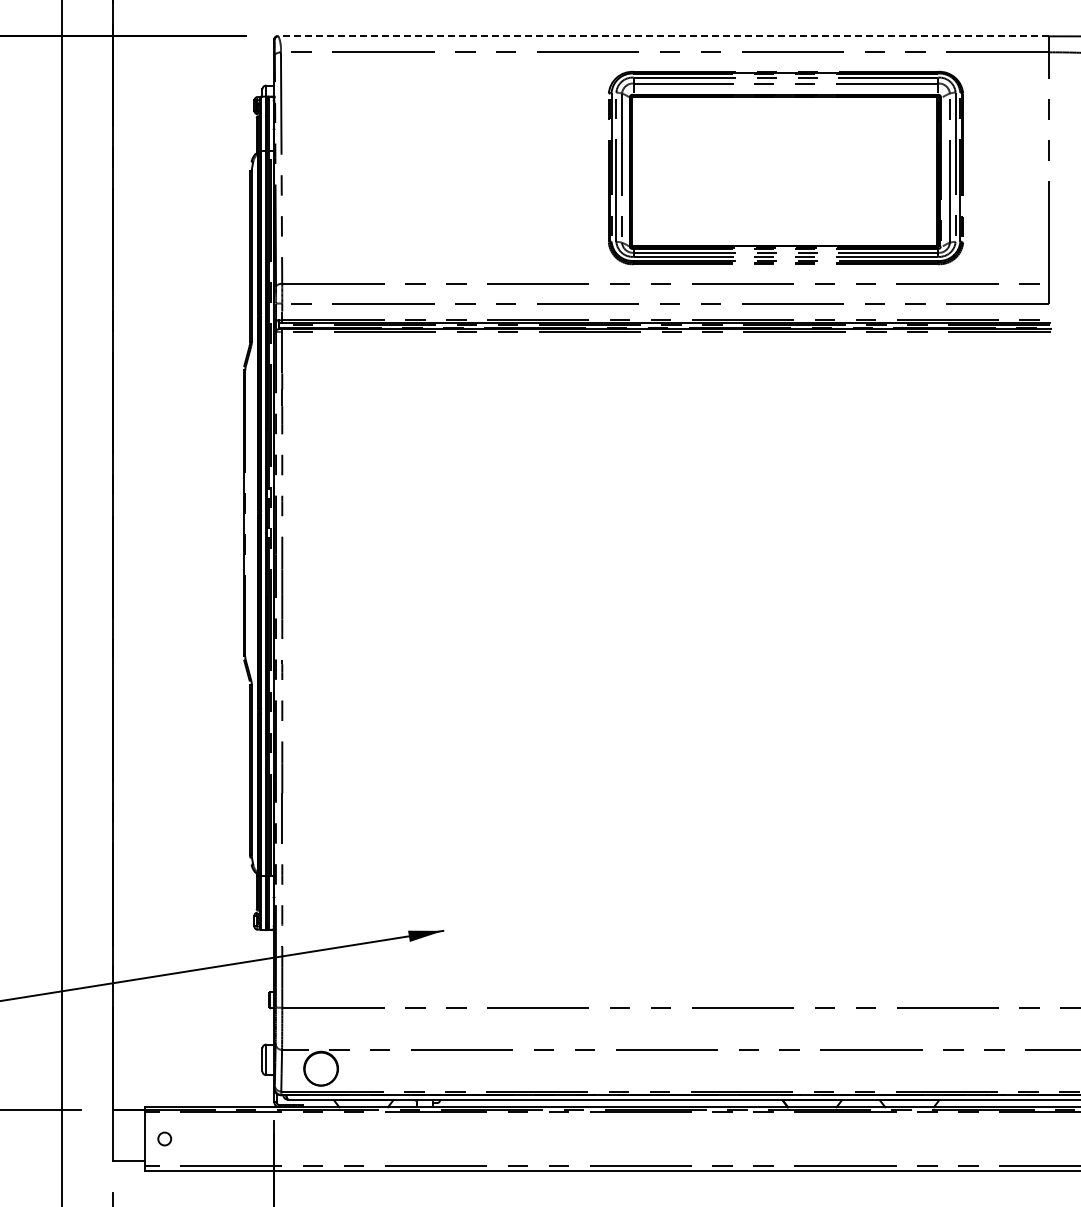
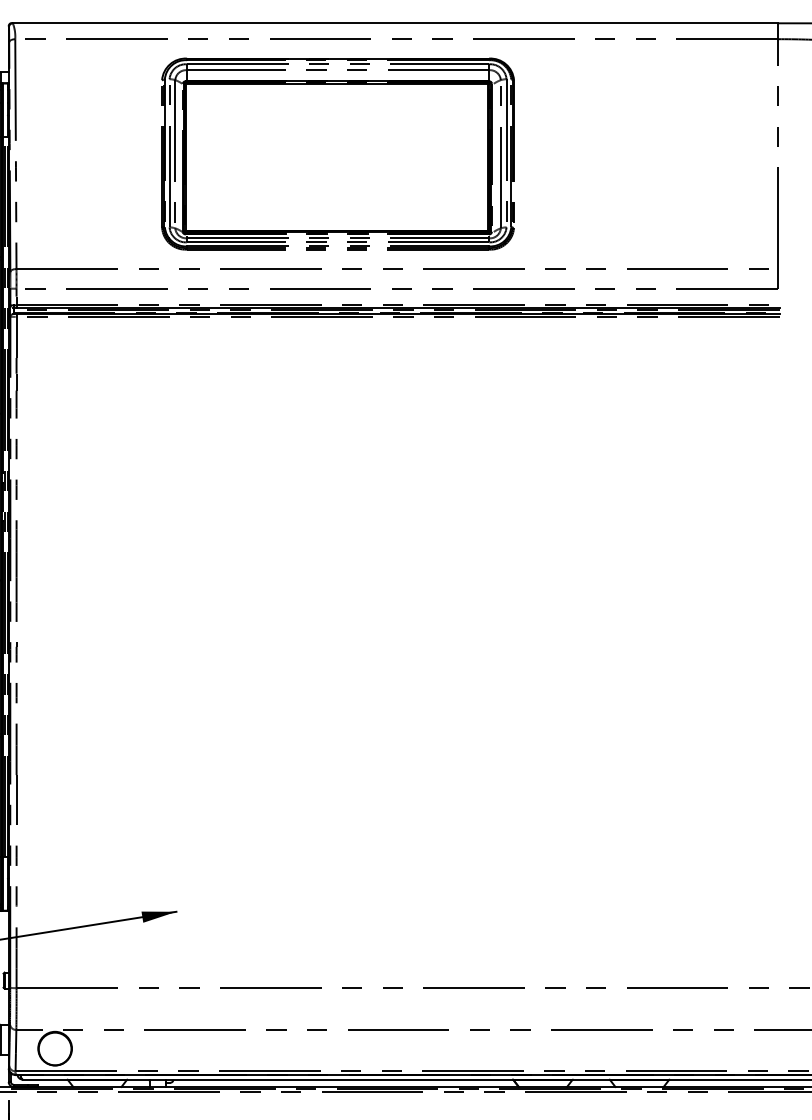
line: (663, 36) -> (395, 23), dashed -> solid
part: (785, 167) -> (337, 153), moved

